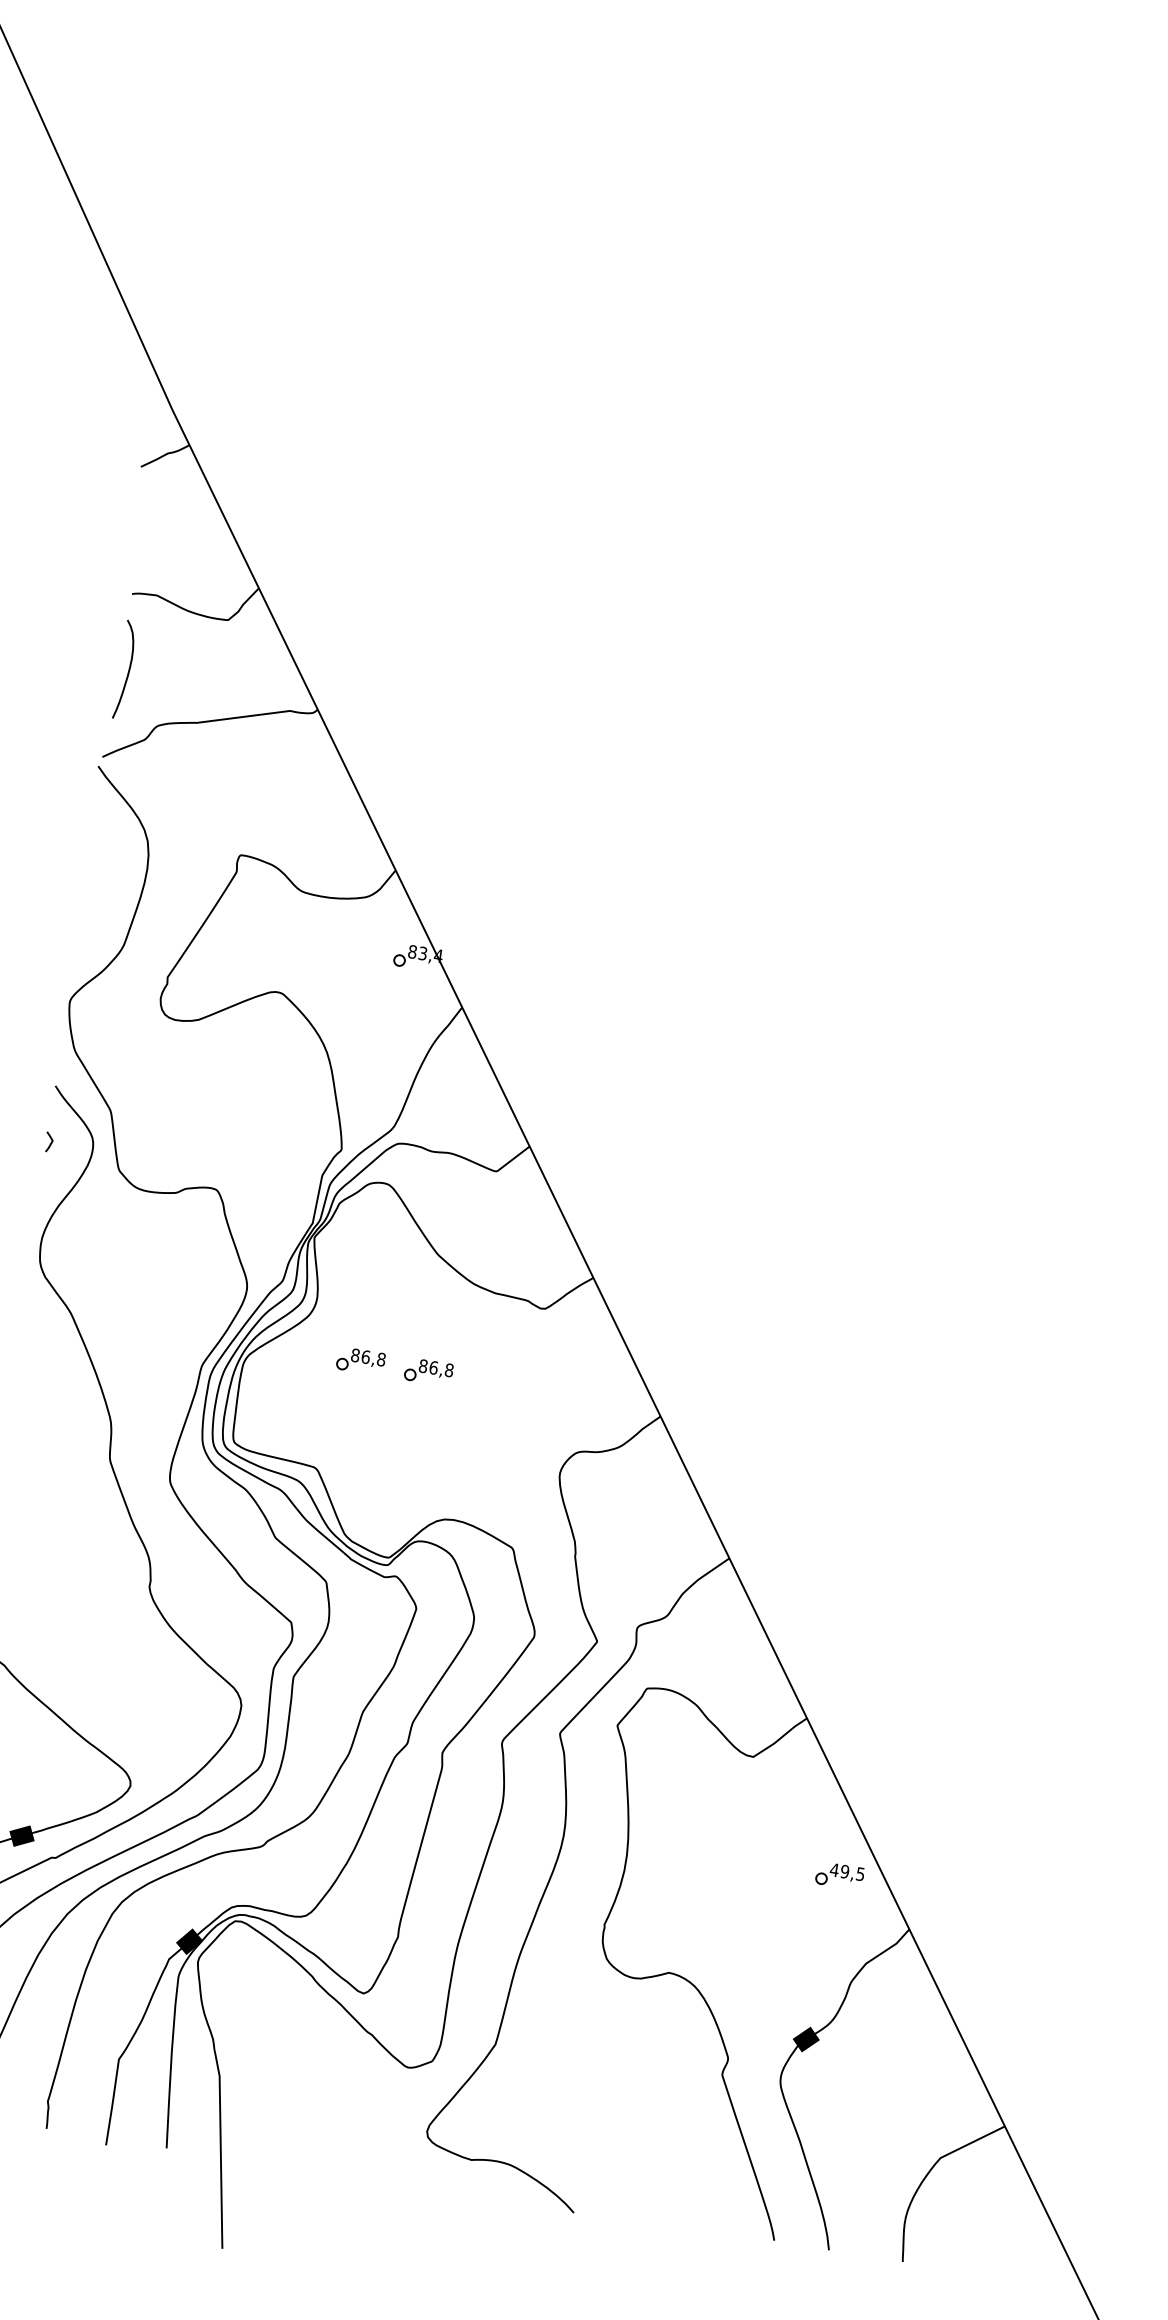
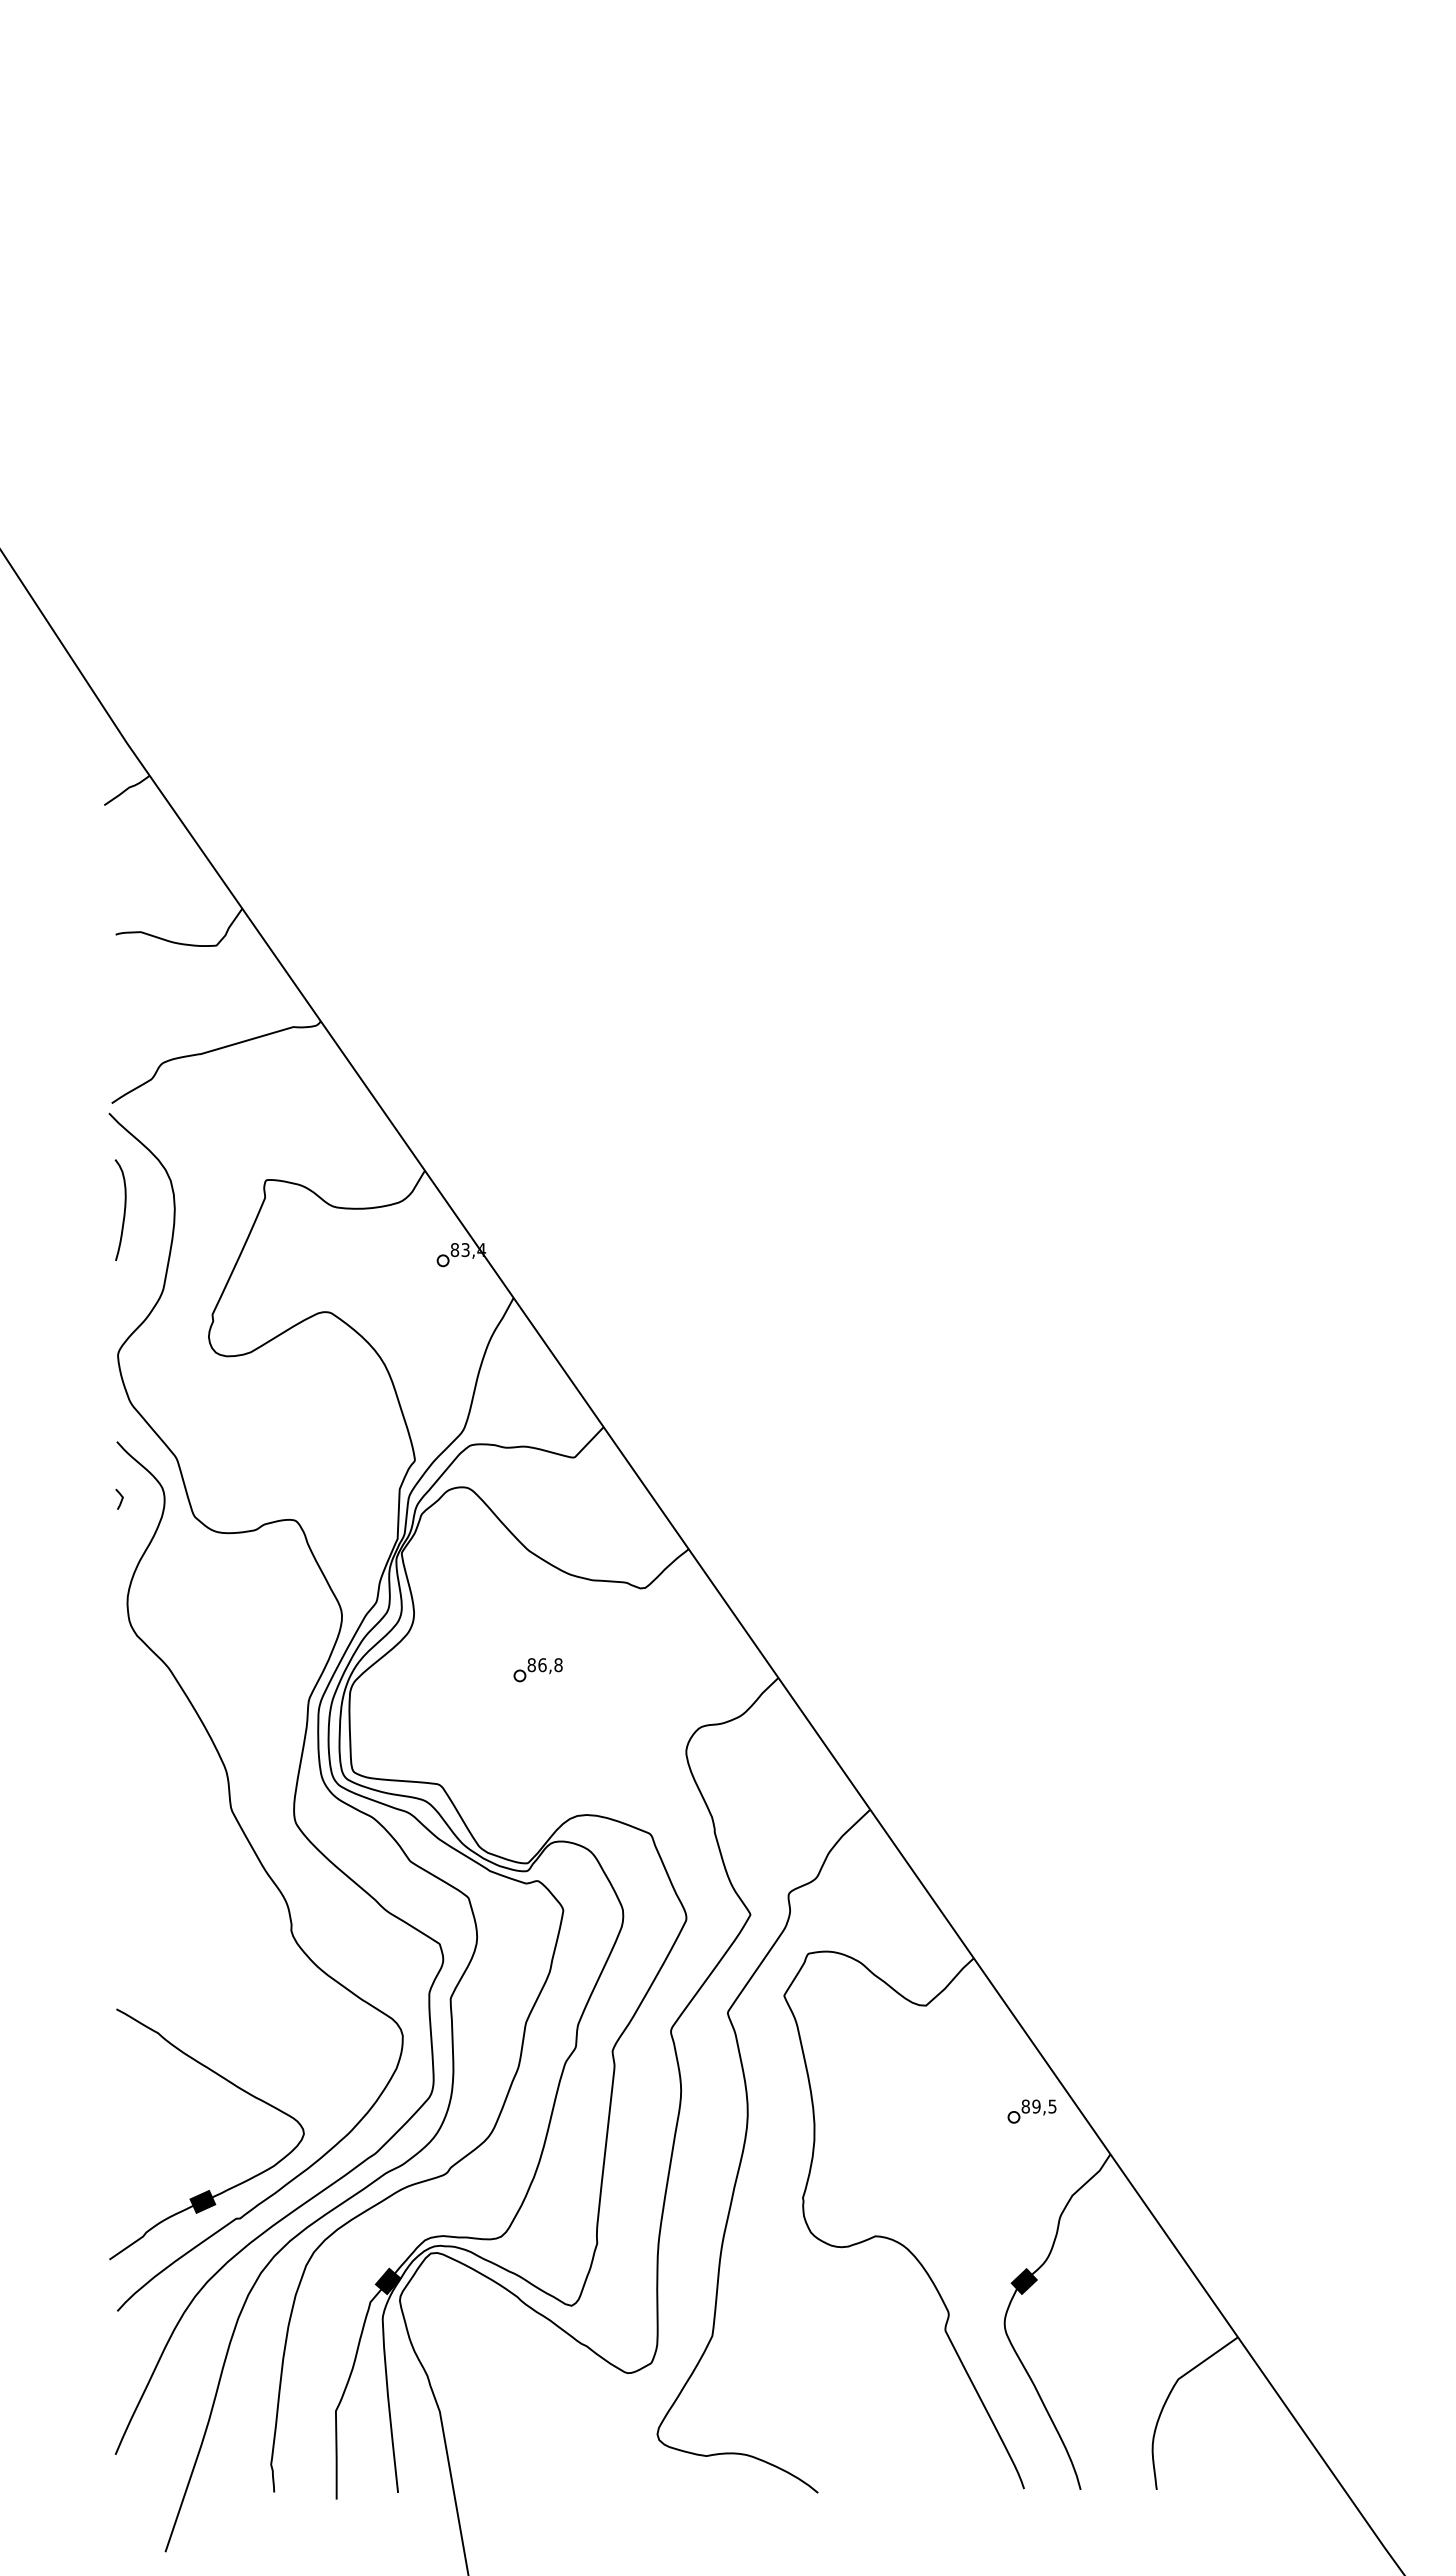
curve: (128, 669) -> (124, 1209), moved
part: (360, 1361) -> (467, 1670), removed
text: (834, 1869) -> (1025, 2106), 49,5 -> 89,5

